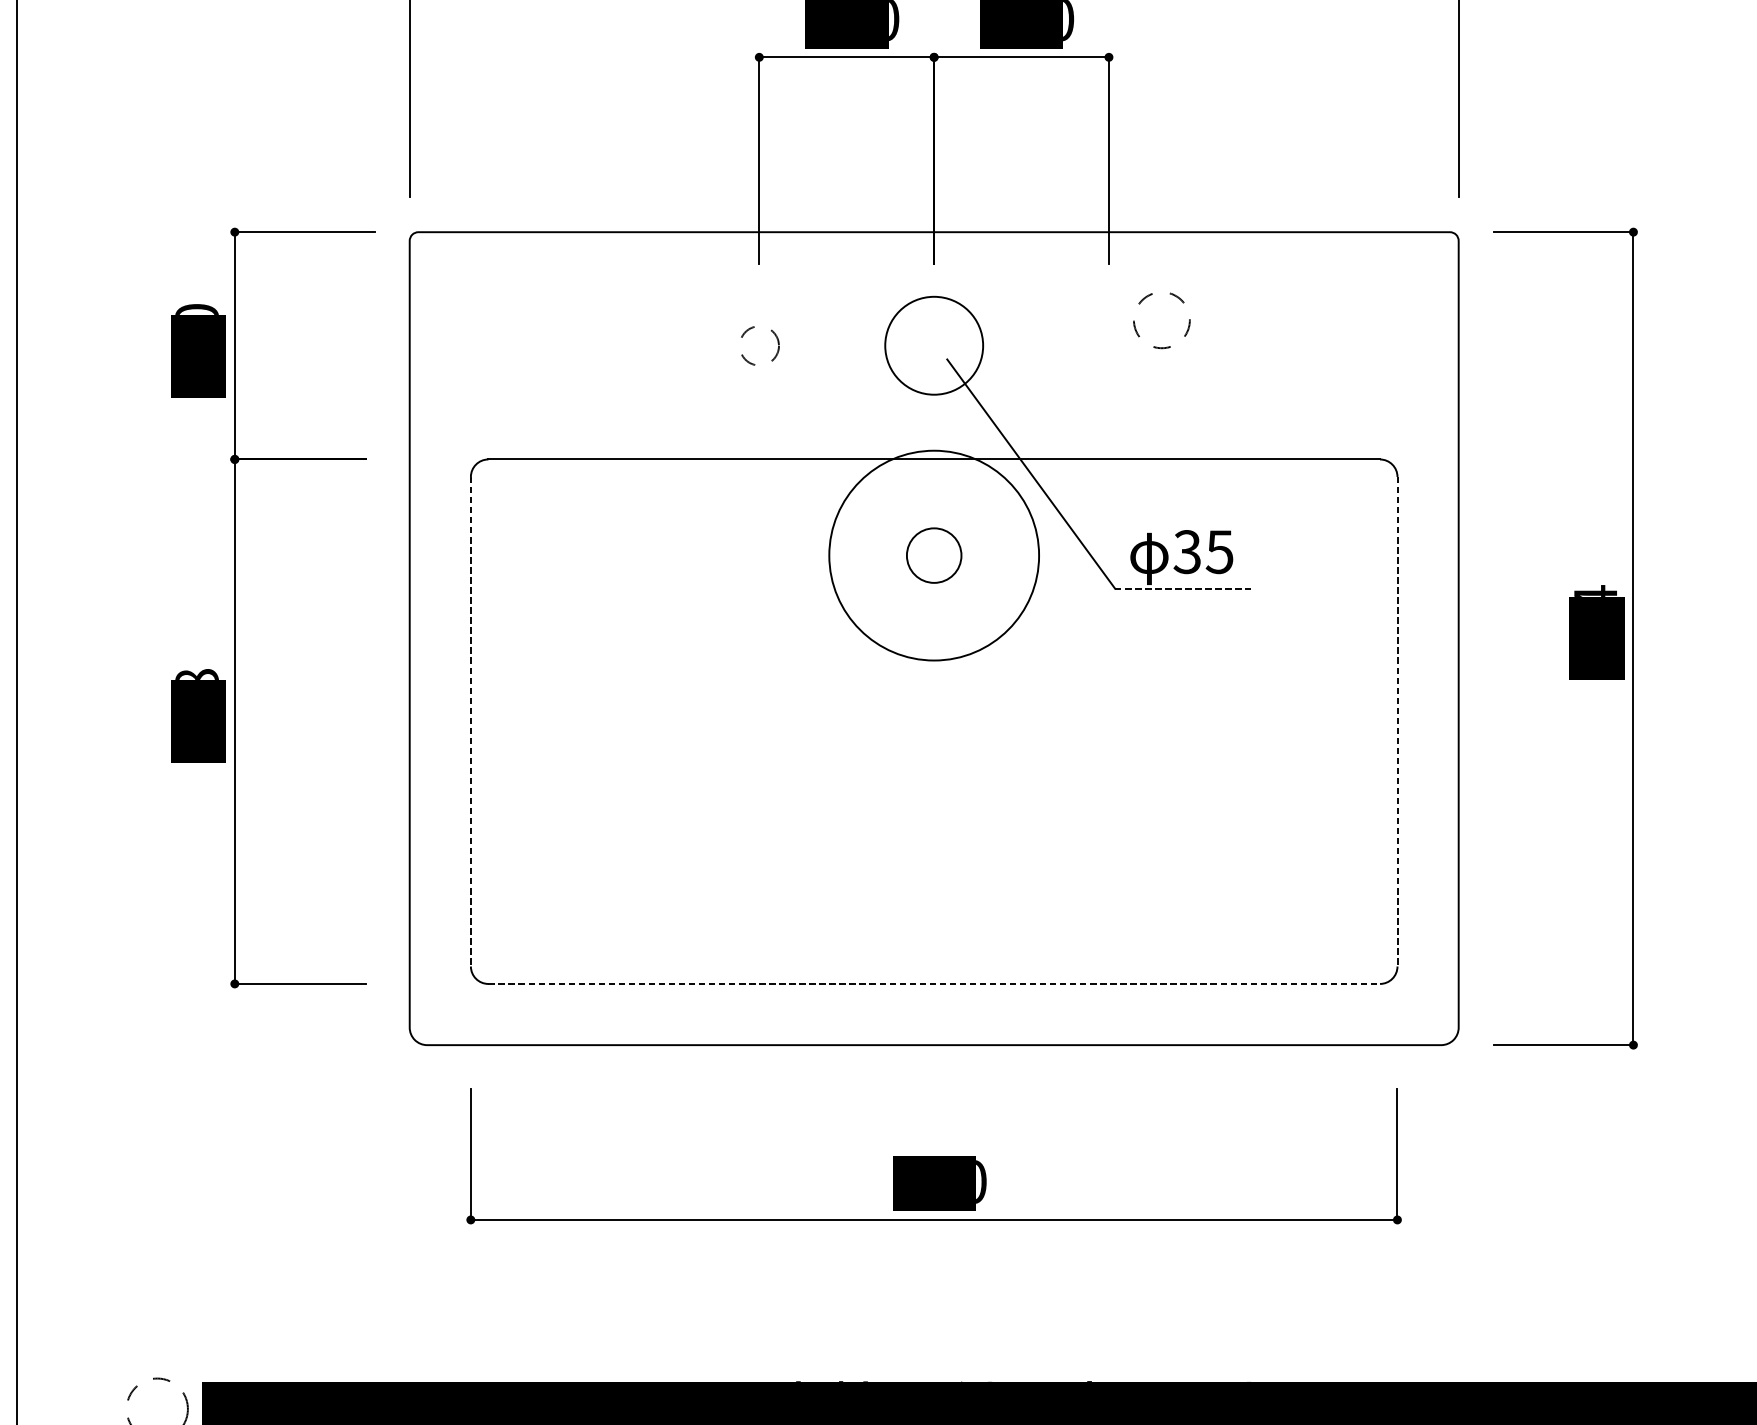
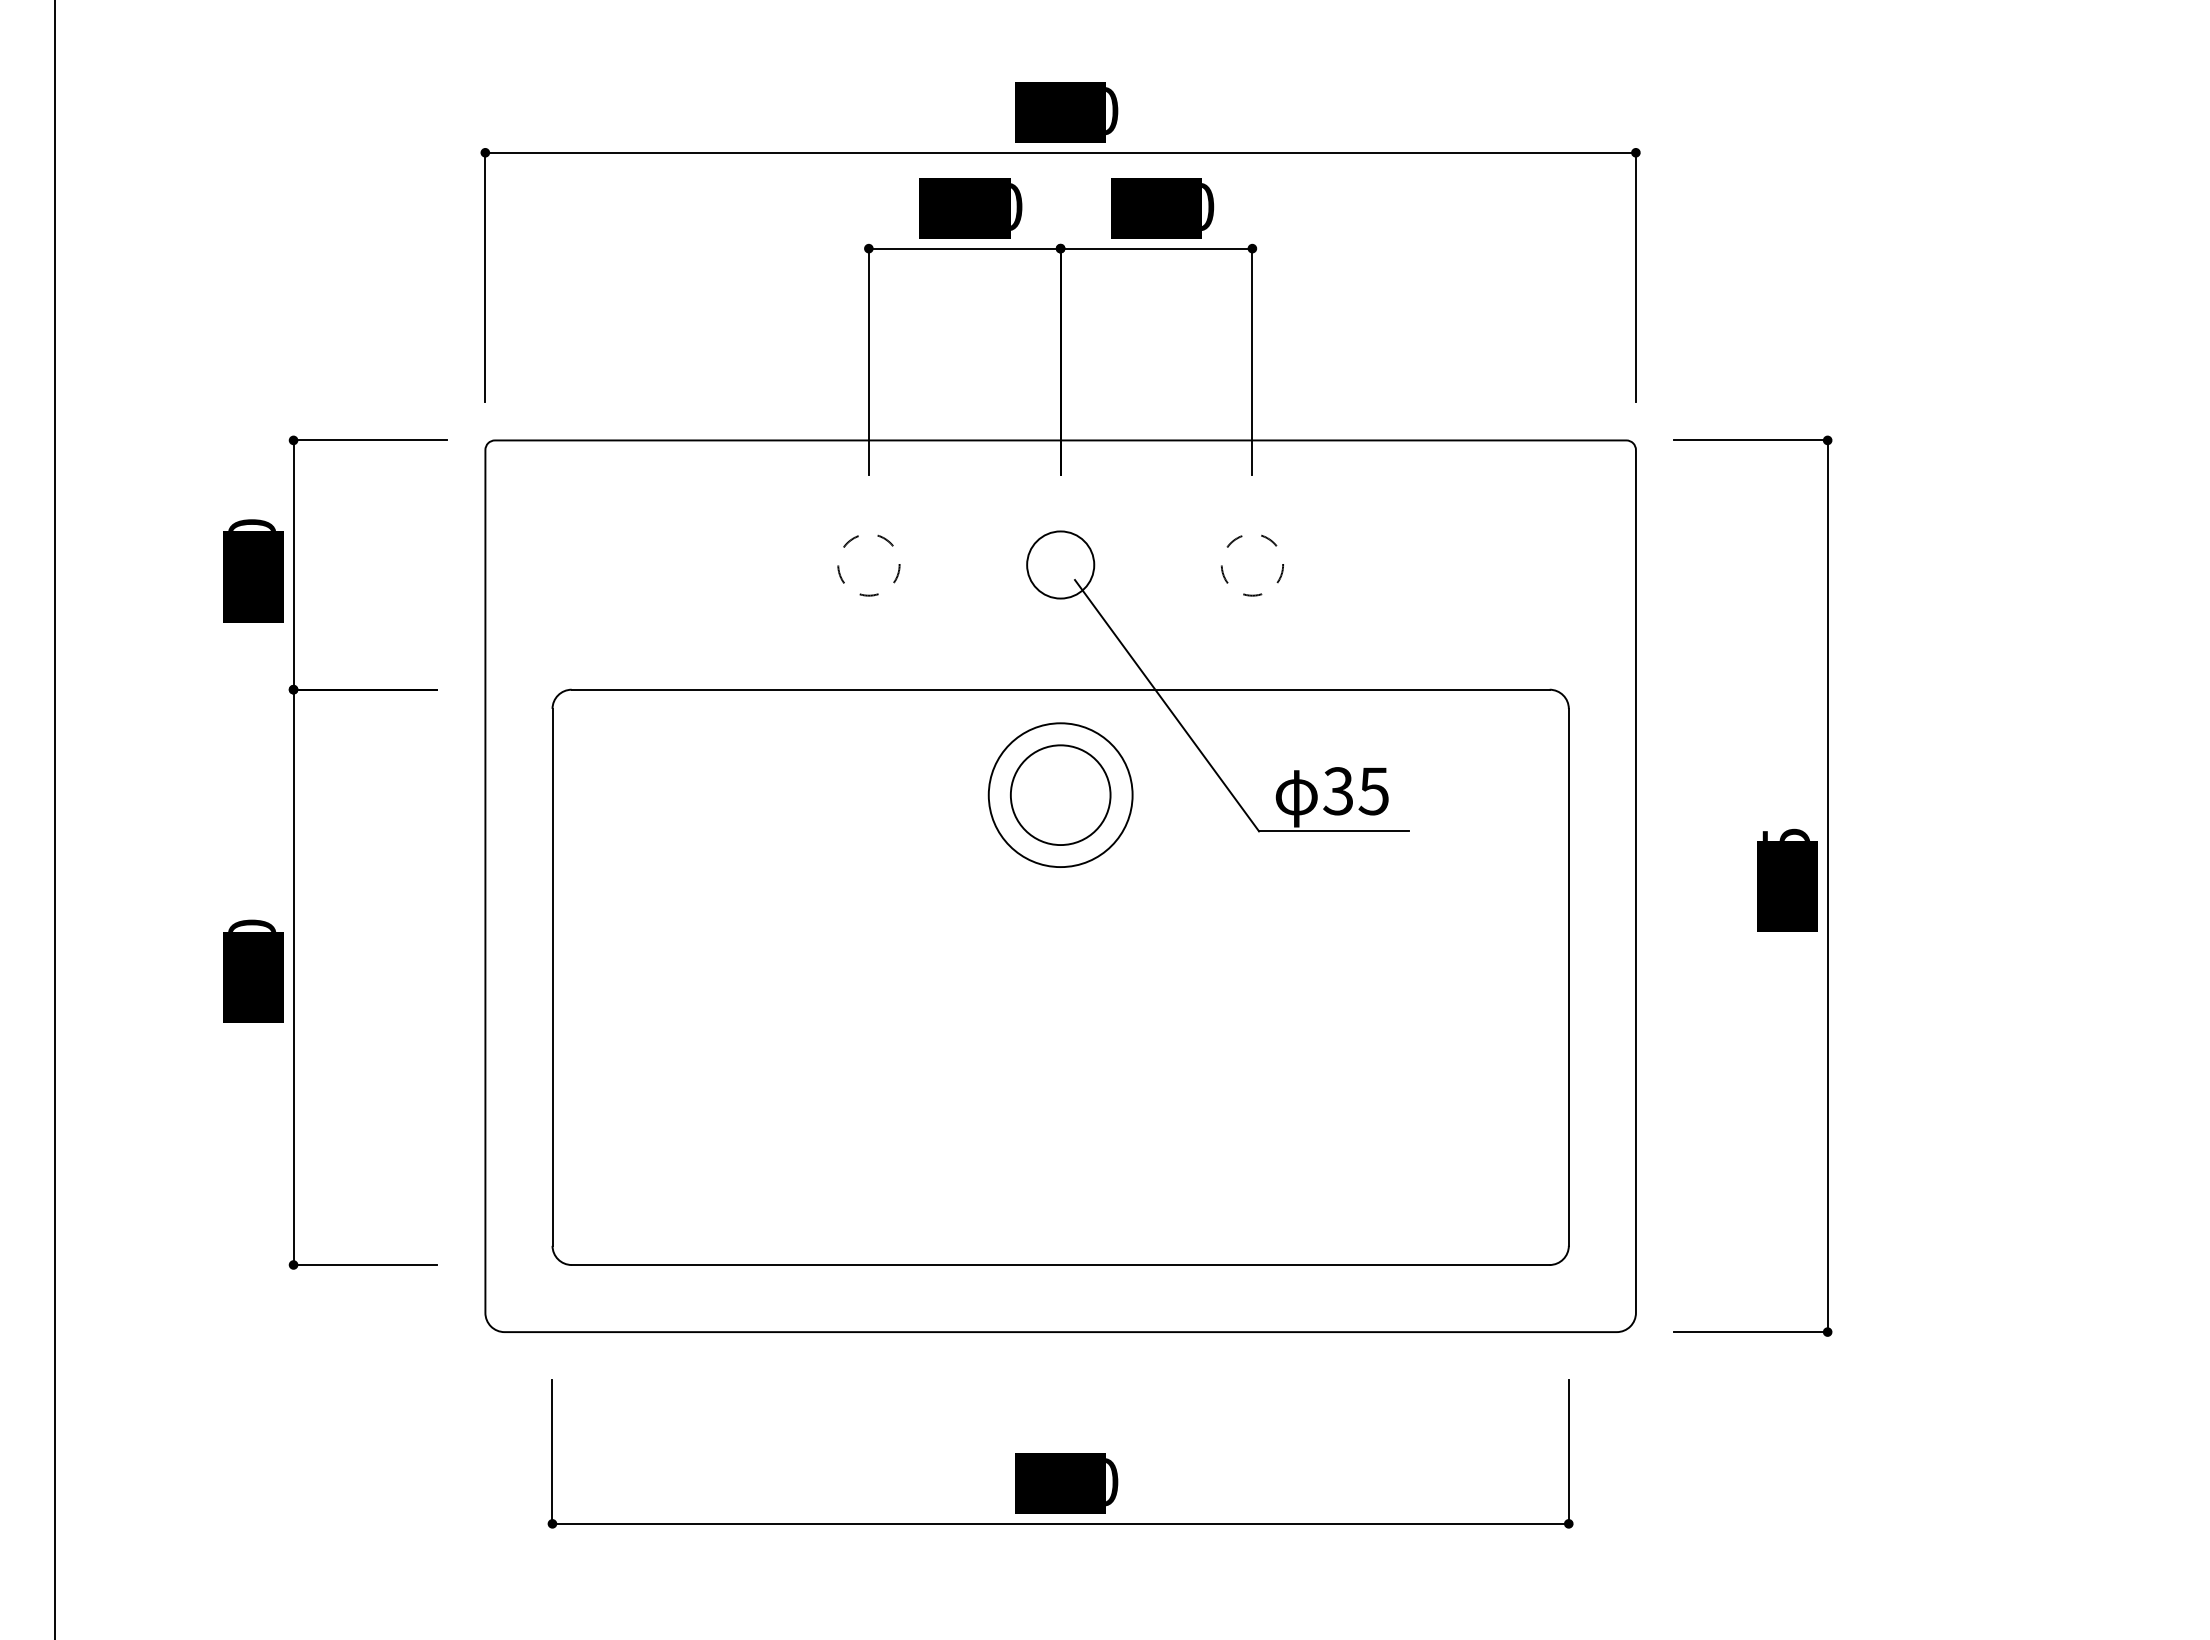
circle: (1161, 320) -> (1251, 565), moved
circle: (934, 345) -> (1060, 564), size x0.62
circle: (758, 346) -> (868, 565), size x1.43
circle: (934, 555) -> (1060, 795), size x0.62
circle: (934, 555) -> (1060, 795), size x1.67
line: (1182, 588) -> (1333, 831), dashed -> solid
text: (1595, 590) -> (1785, 833), 434 -> 465
text: (197, 674) -> (252, 925), 168 -> 300
line: (470, 721) -> (552, 977), dashed -> solid
line: (1397, 721) -> (1568, 977), dashed -> solid
line: (934, 984) -> (1060, 1265), dashed -> solid

